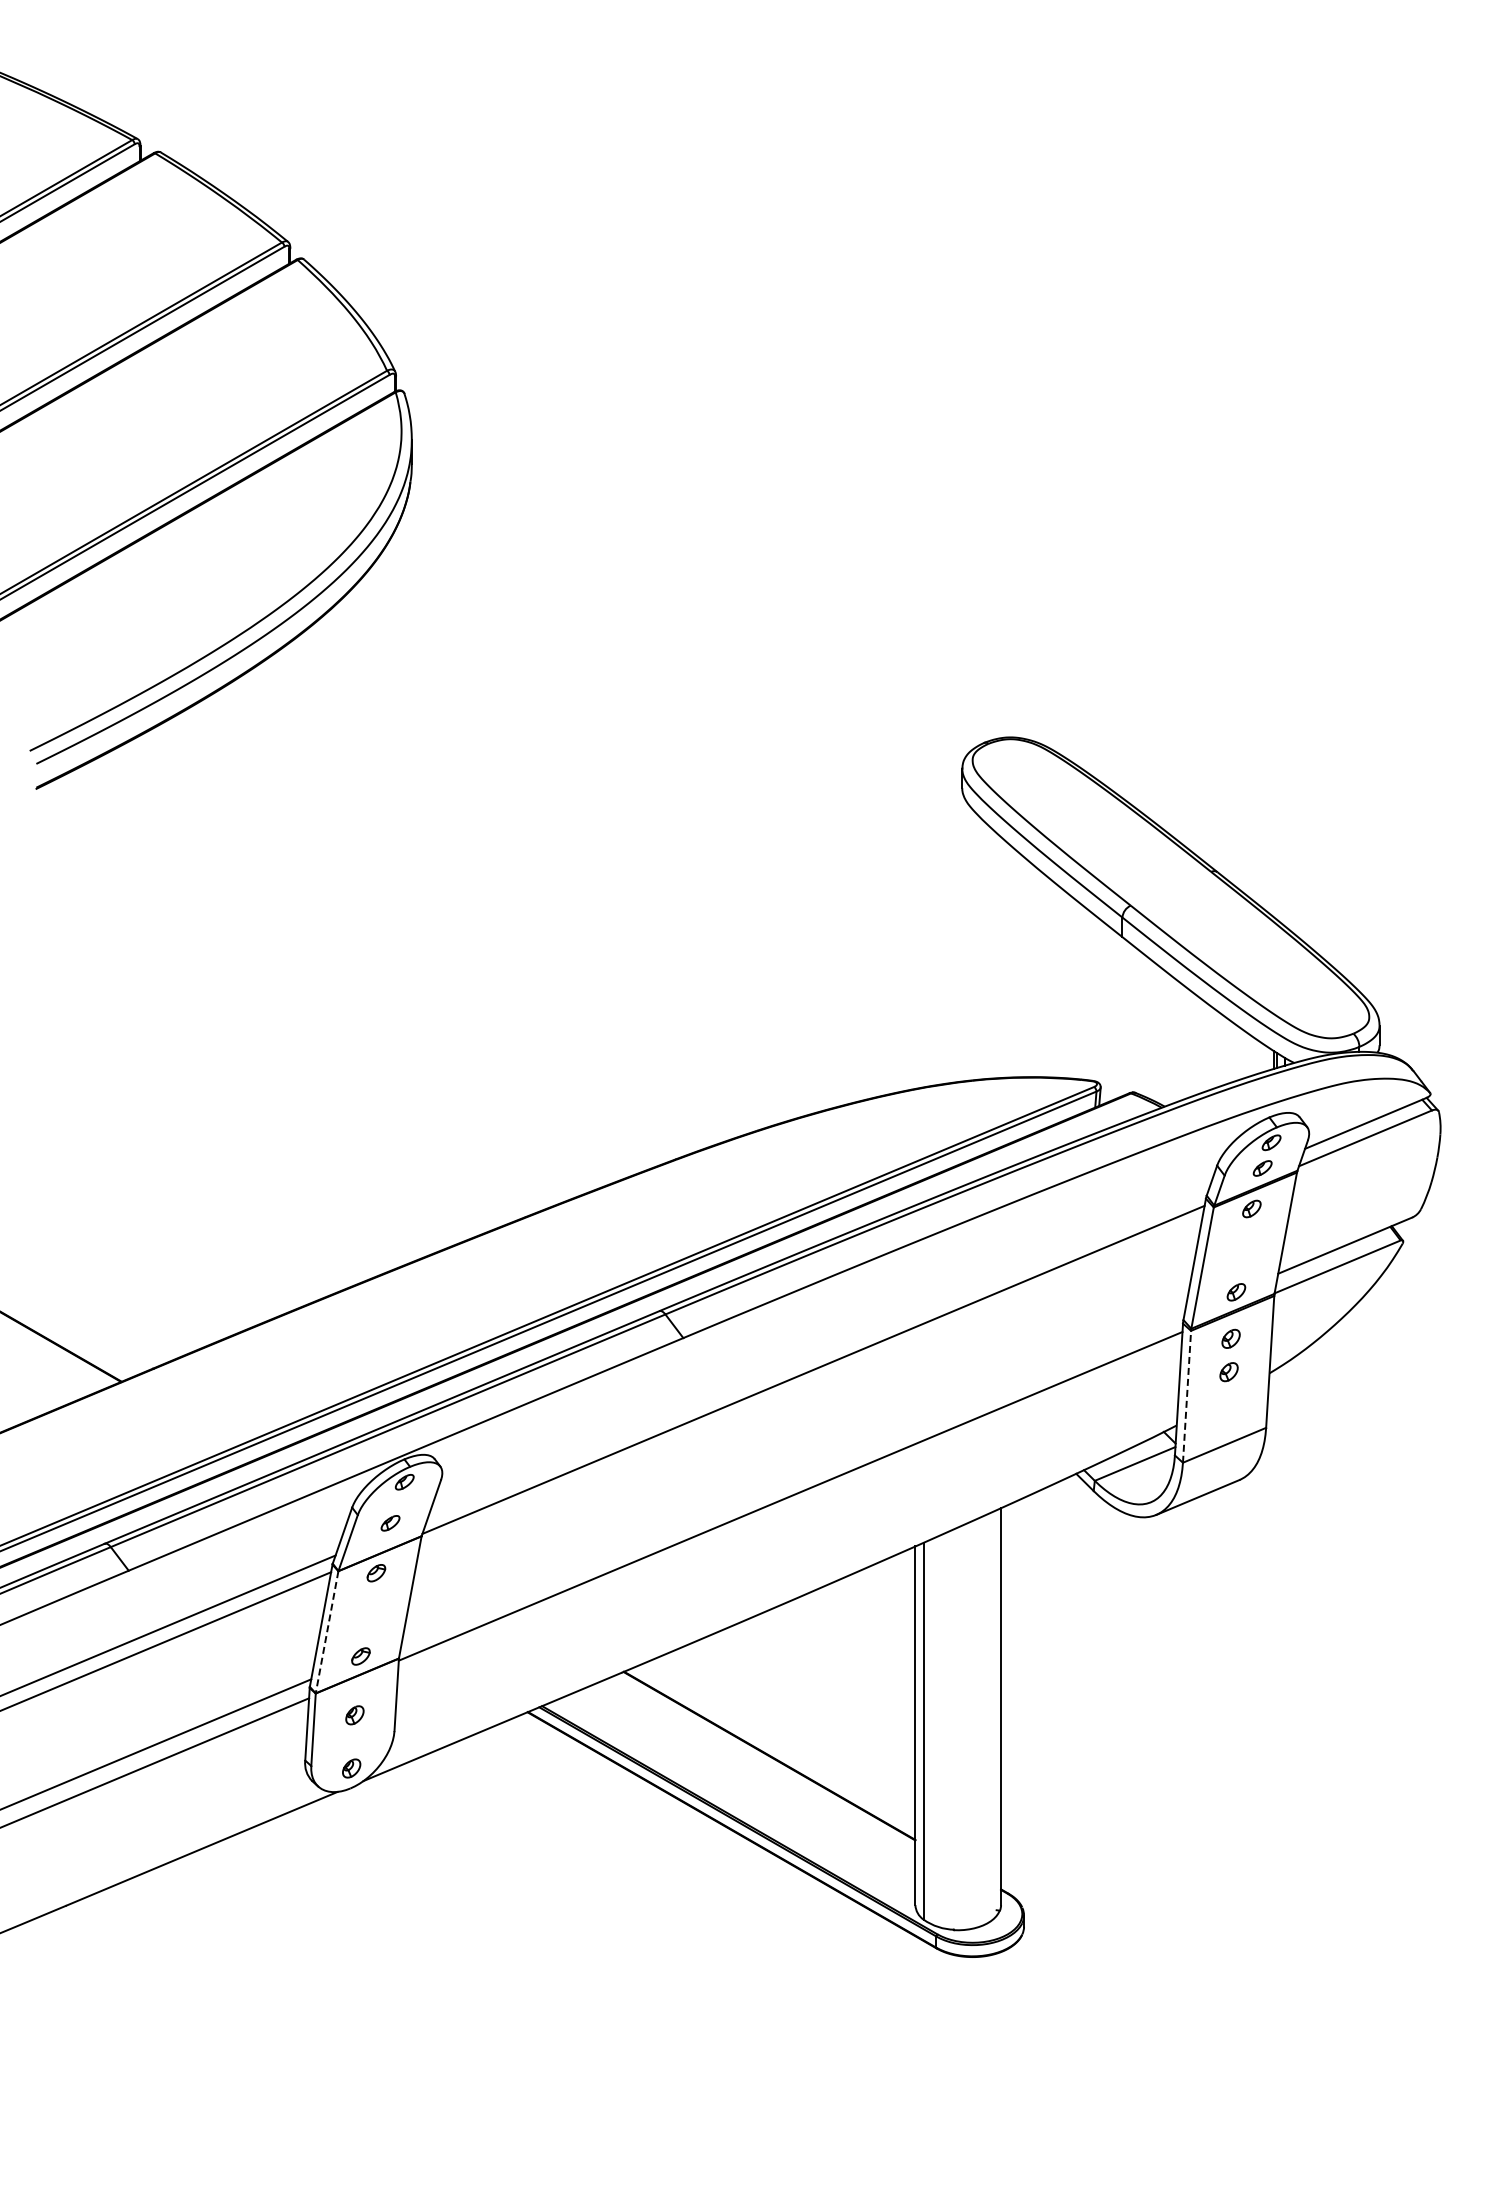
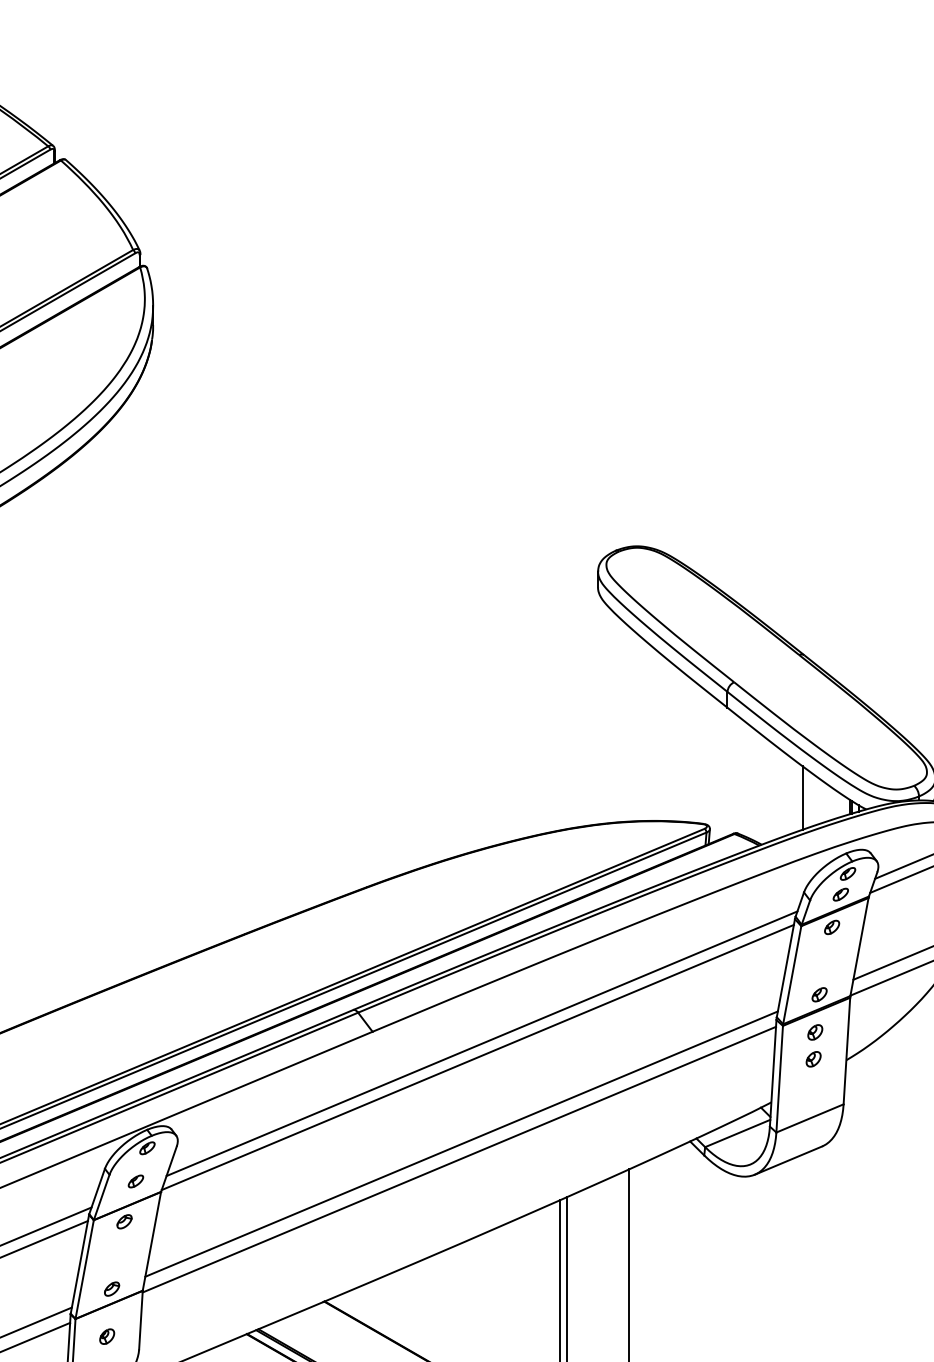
line: (1215, 1048) -> (802, 797), added
line: (818, 1352) -> (481, 1043), added
line: (1187, 1396) -> (780, 1078), dashed -> solid
line: (793, 1476) -> (461, 1143), added
line: (327, 1632) -> (85, 1269), dashed -> solid

